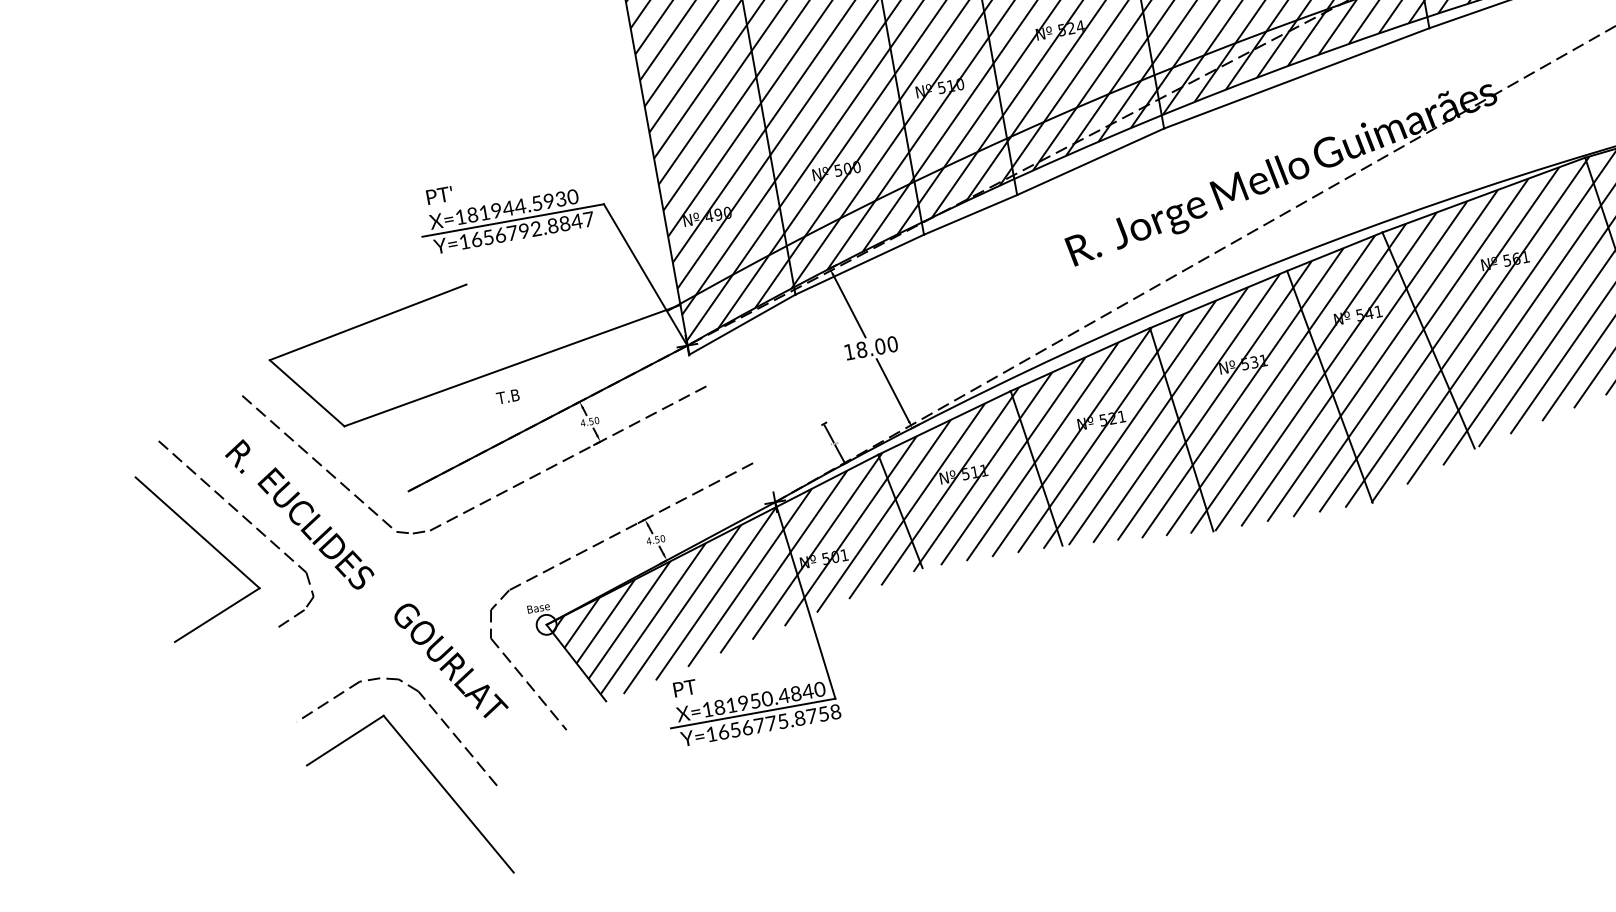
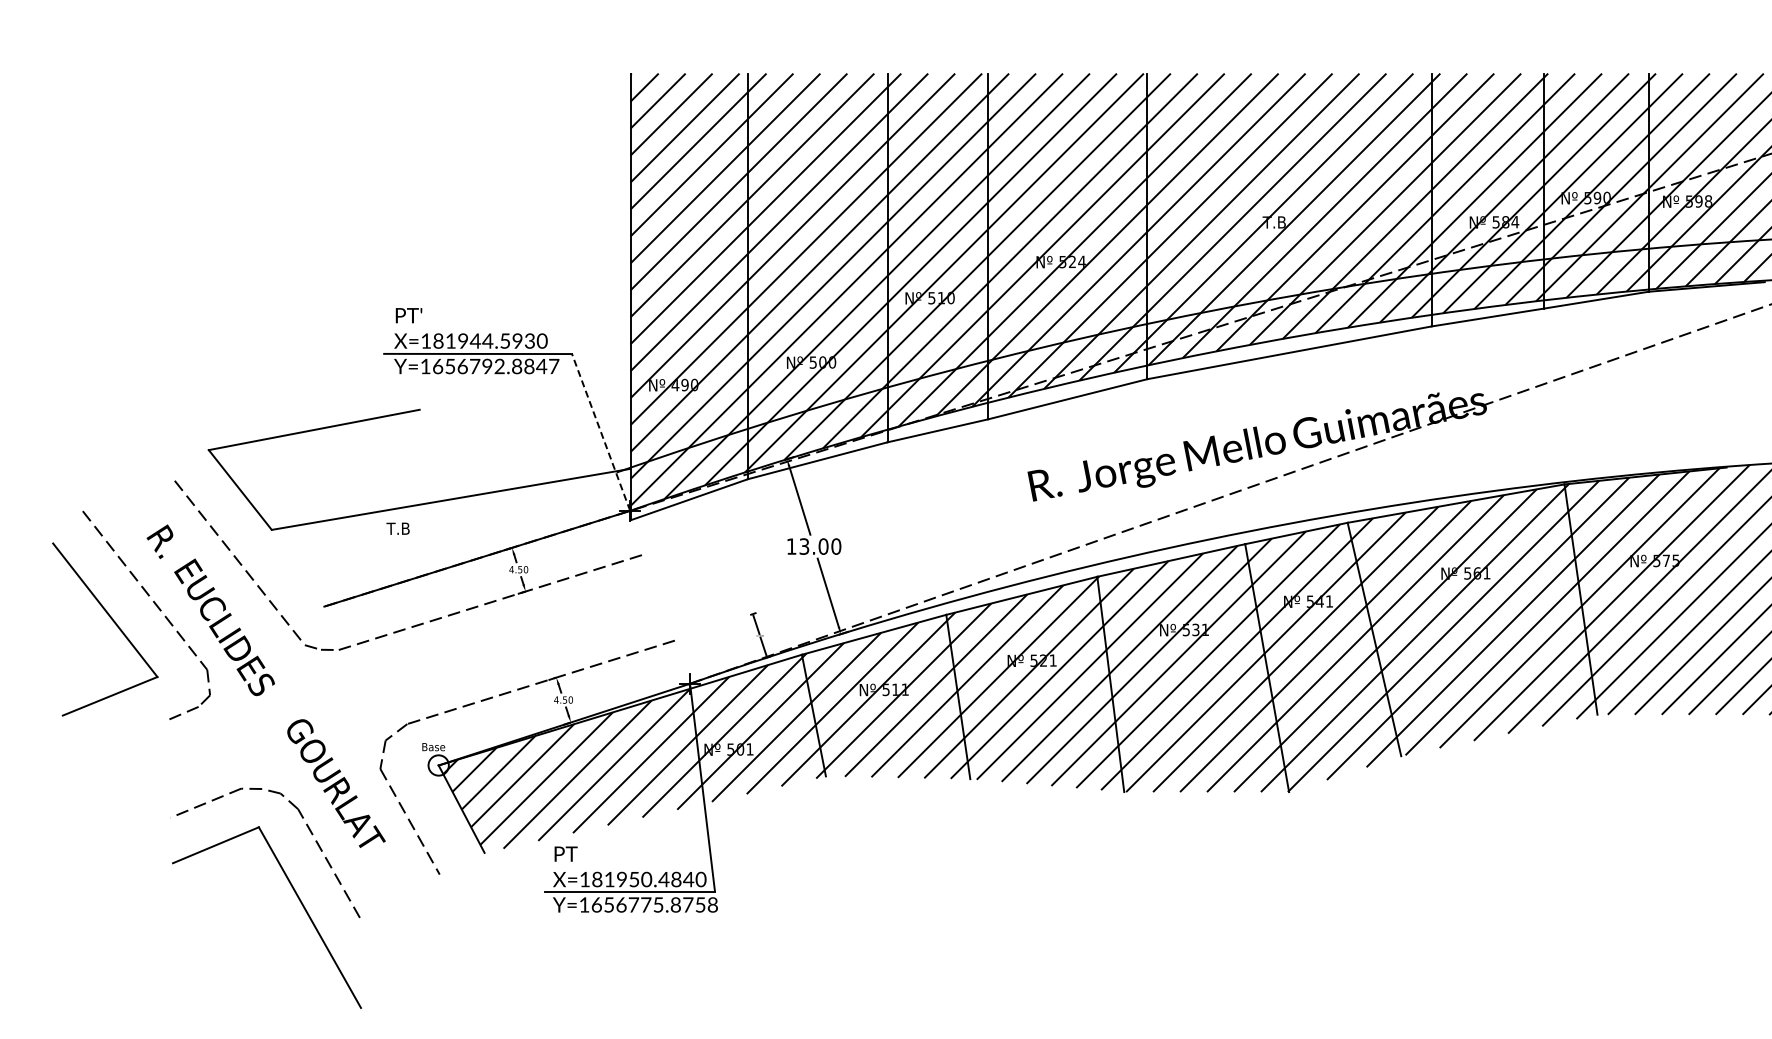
line: (646, 274) -> (601, 432), solid -> dashed
text: (861, 349) -> (804, 546), 18.00 -> 13.00
text: (507, 396) -> (397, 528), moved

